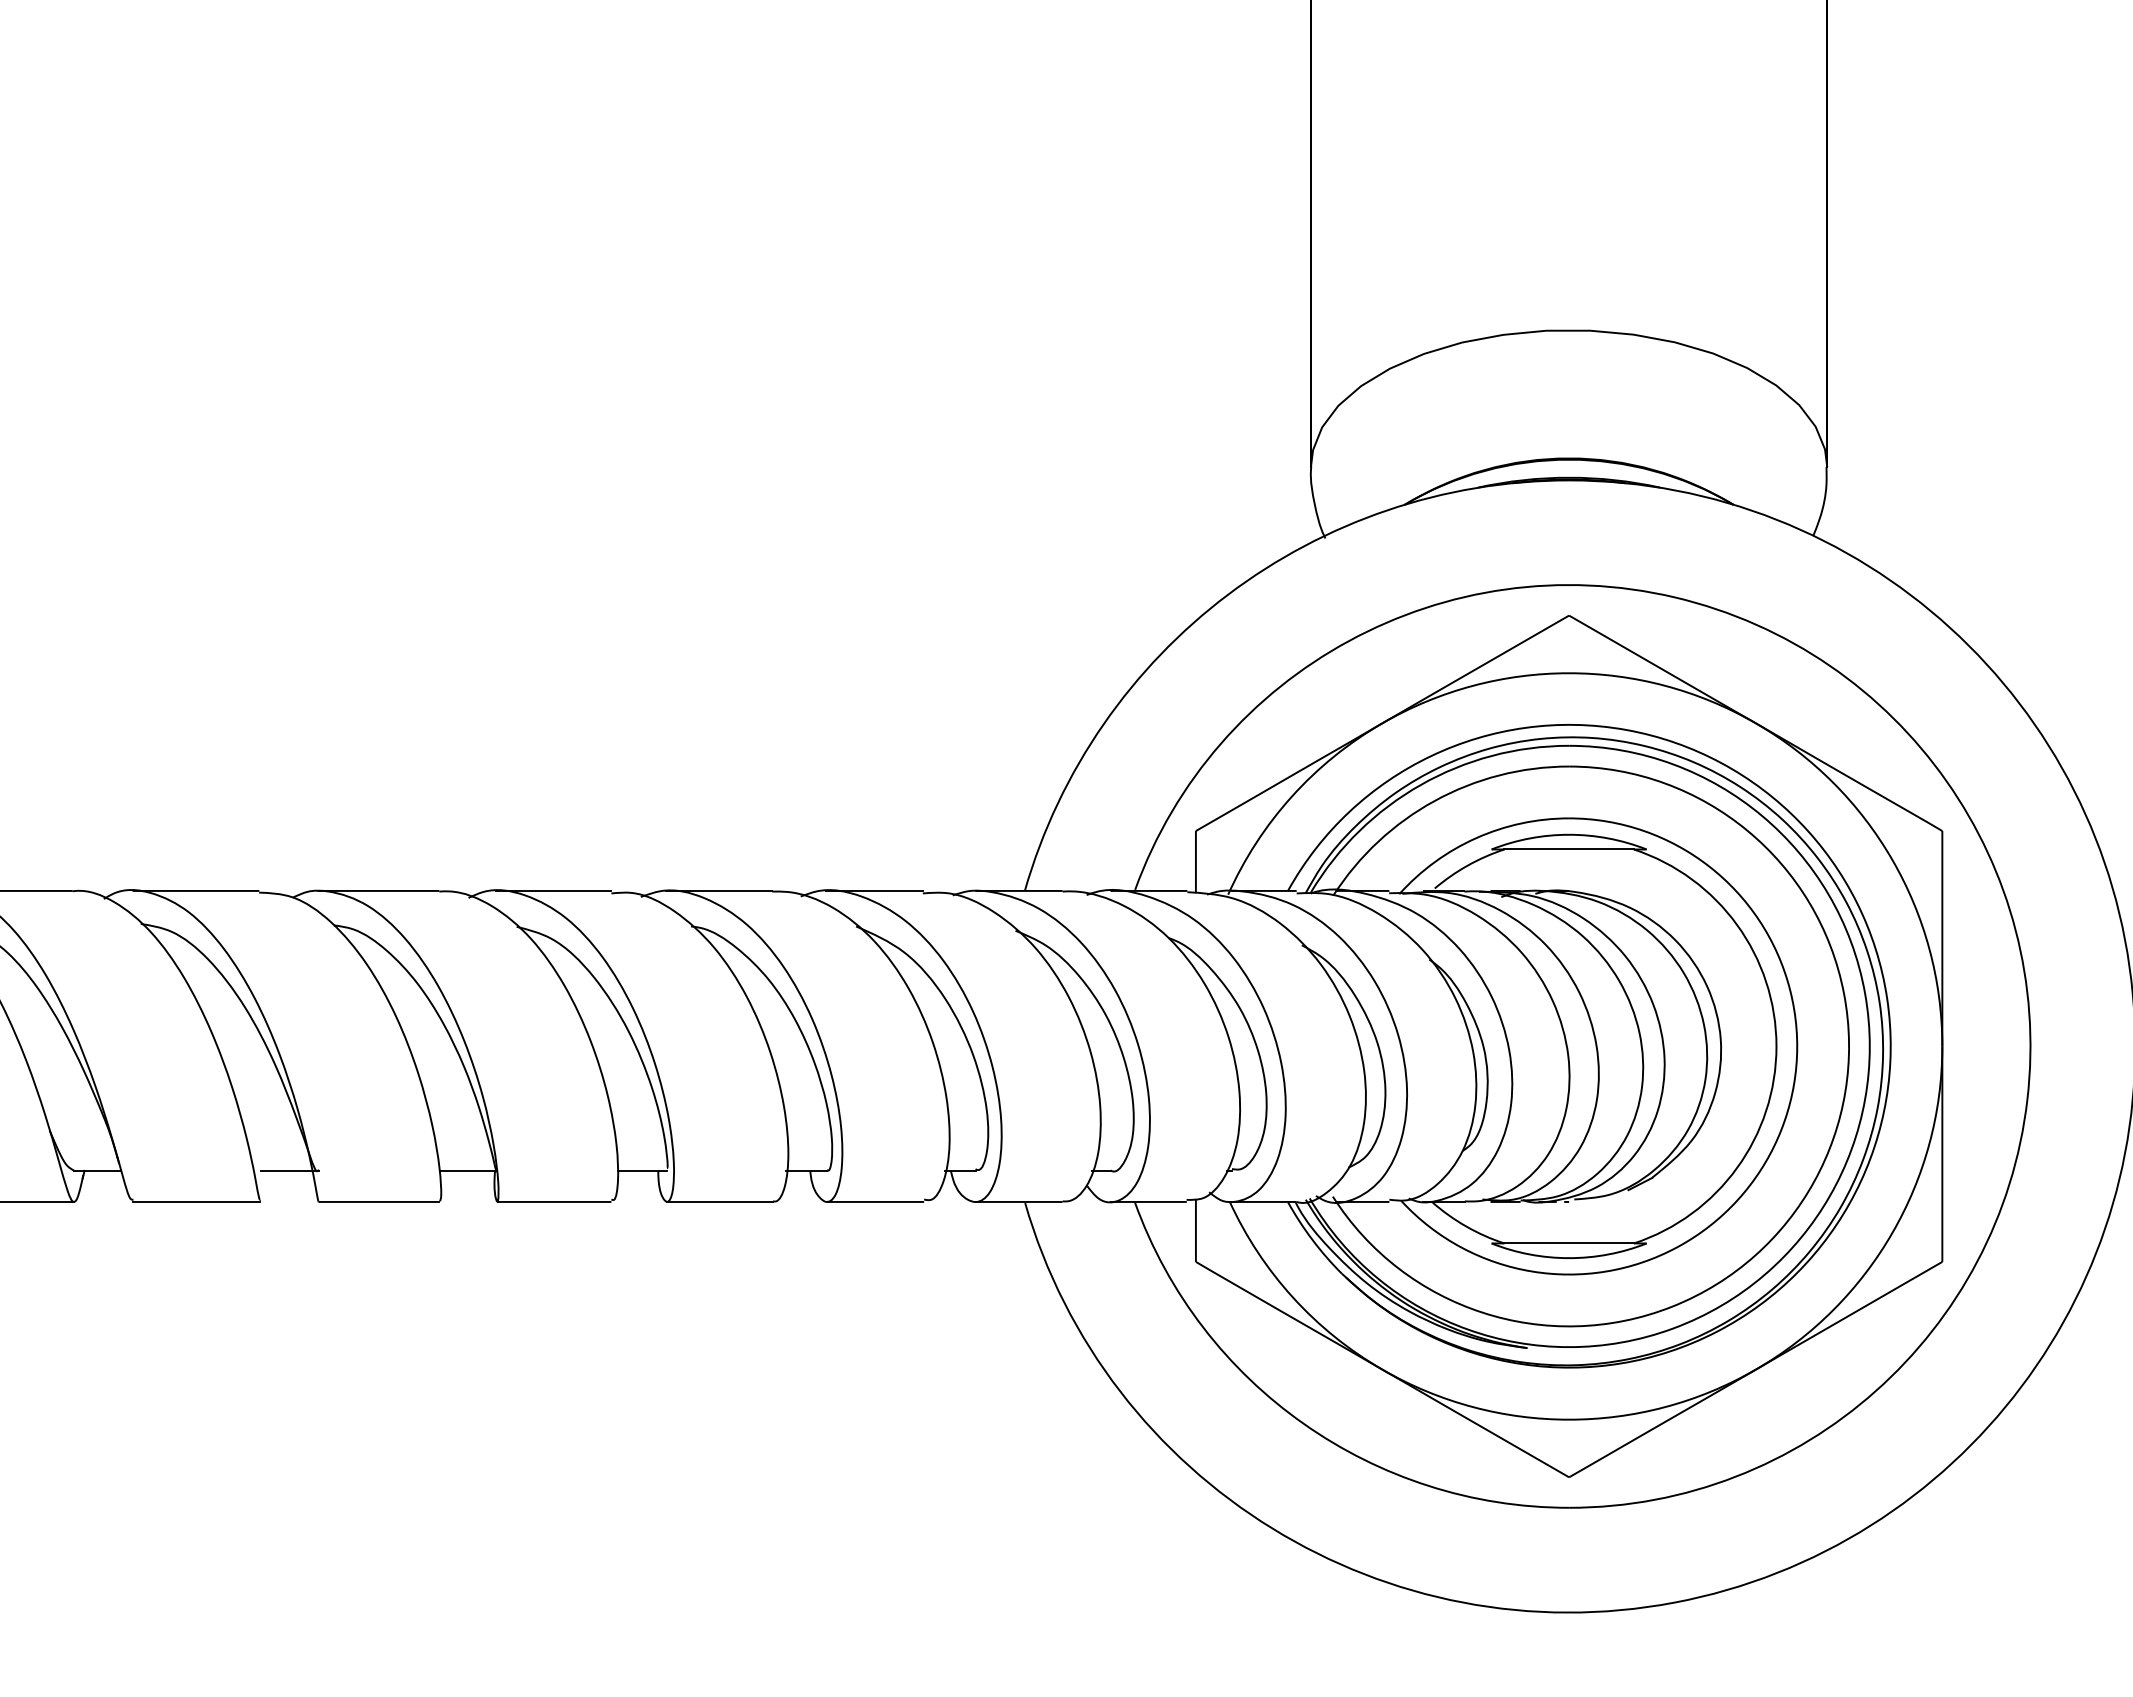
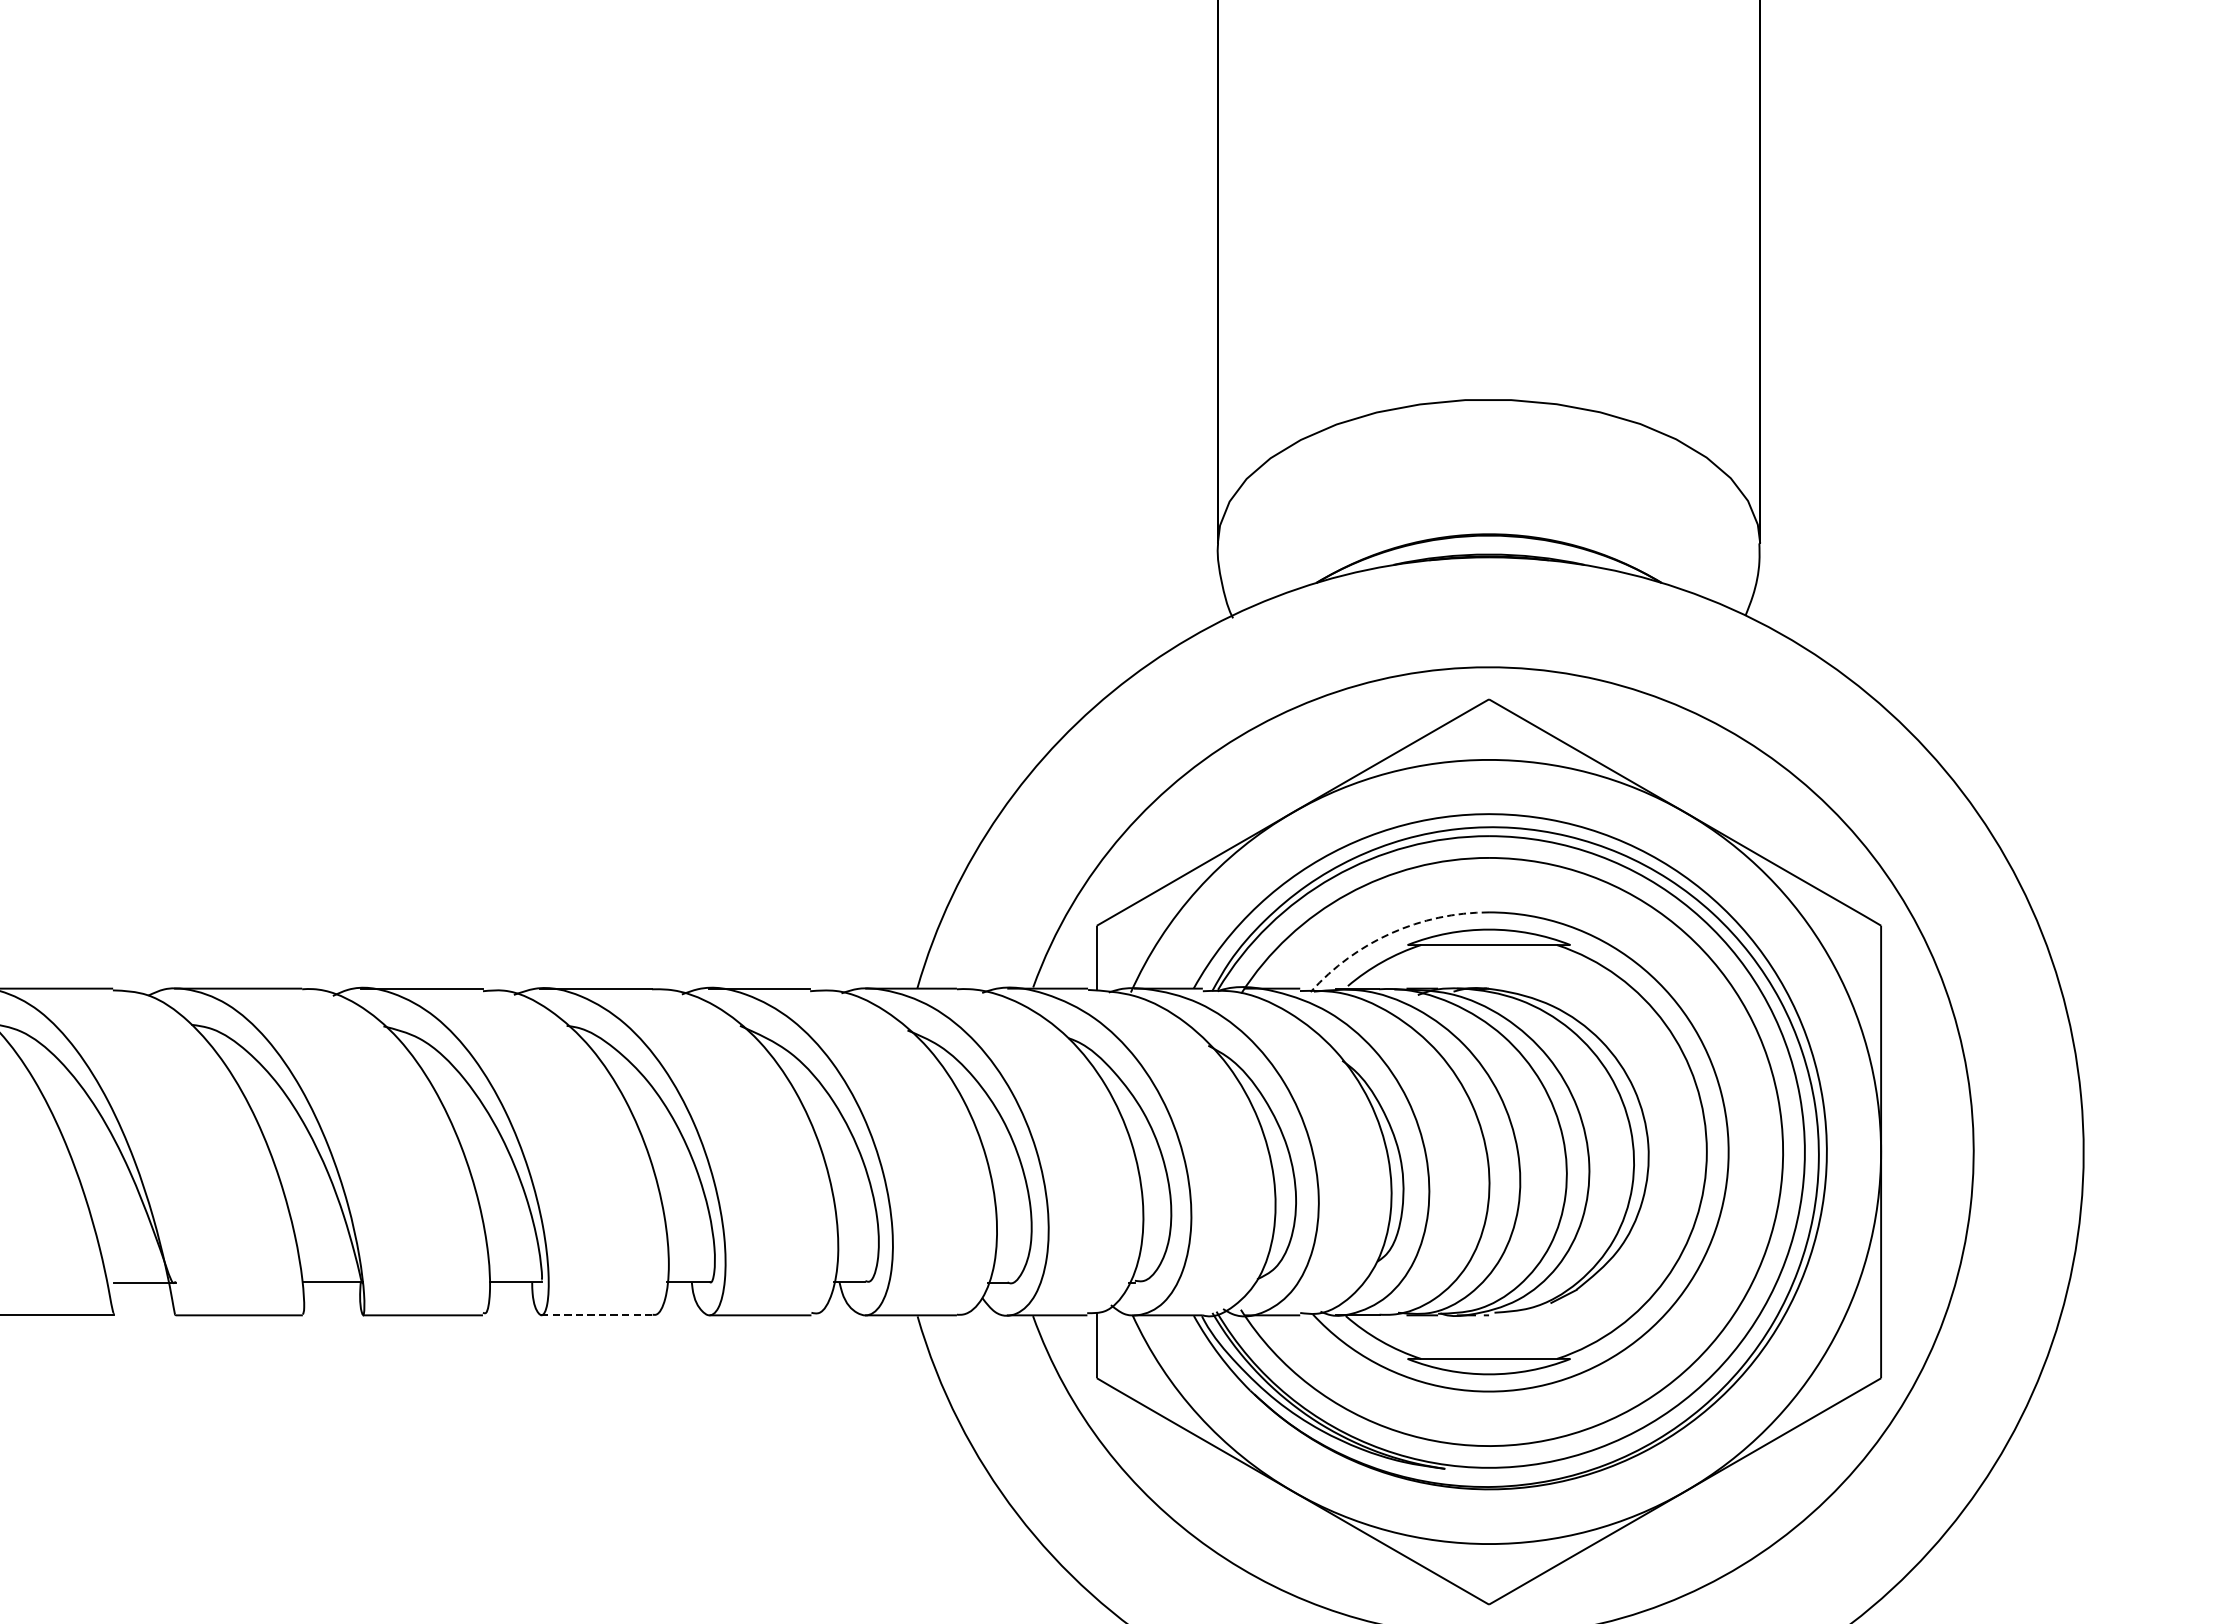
arc: (1476, 838) -> (1391, 933), solid -> dashed
line: (720, 1201) -> (597, 1314), solid -> dashed

